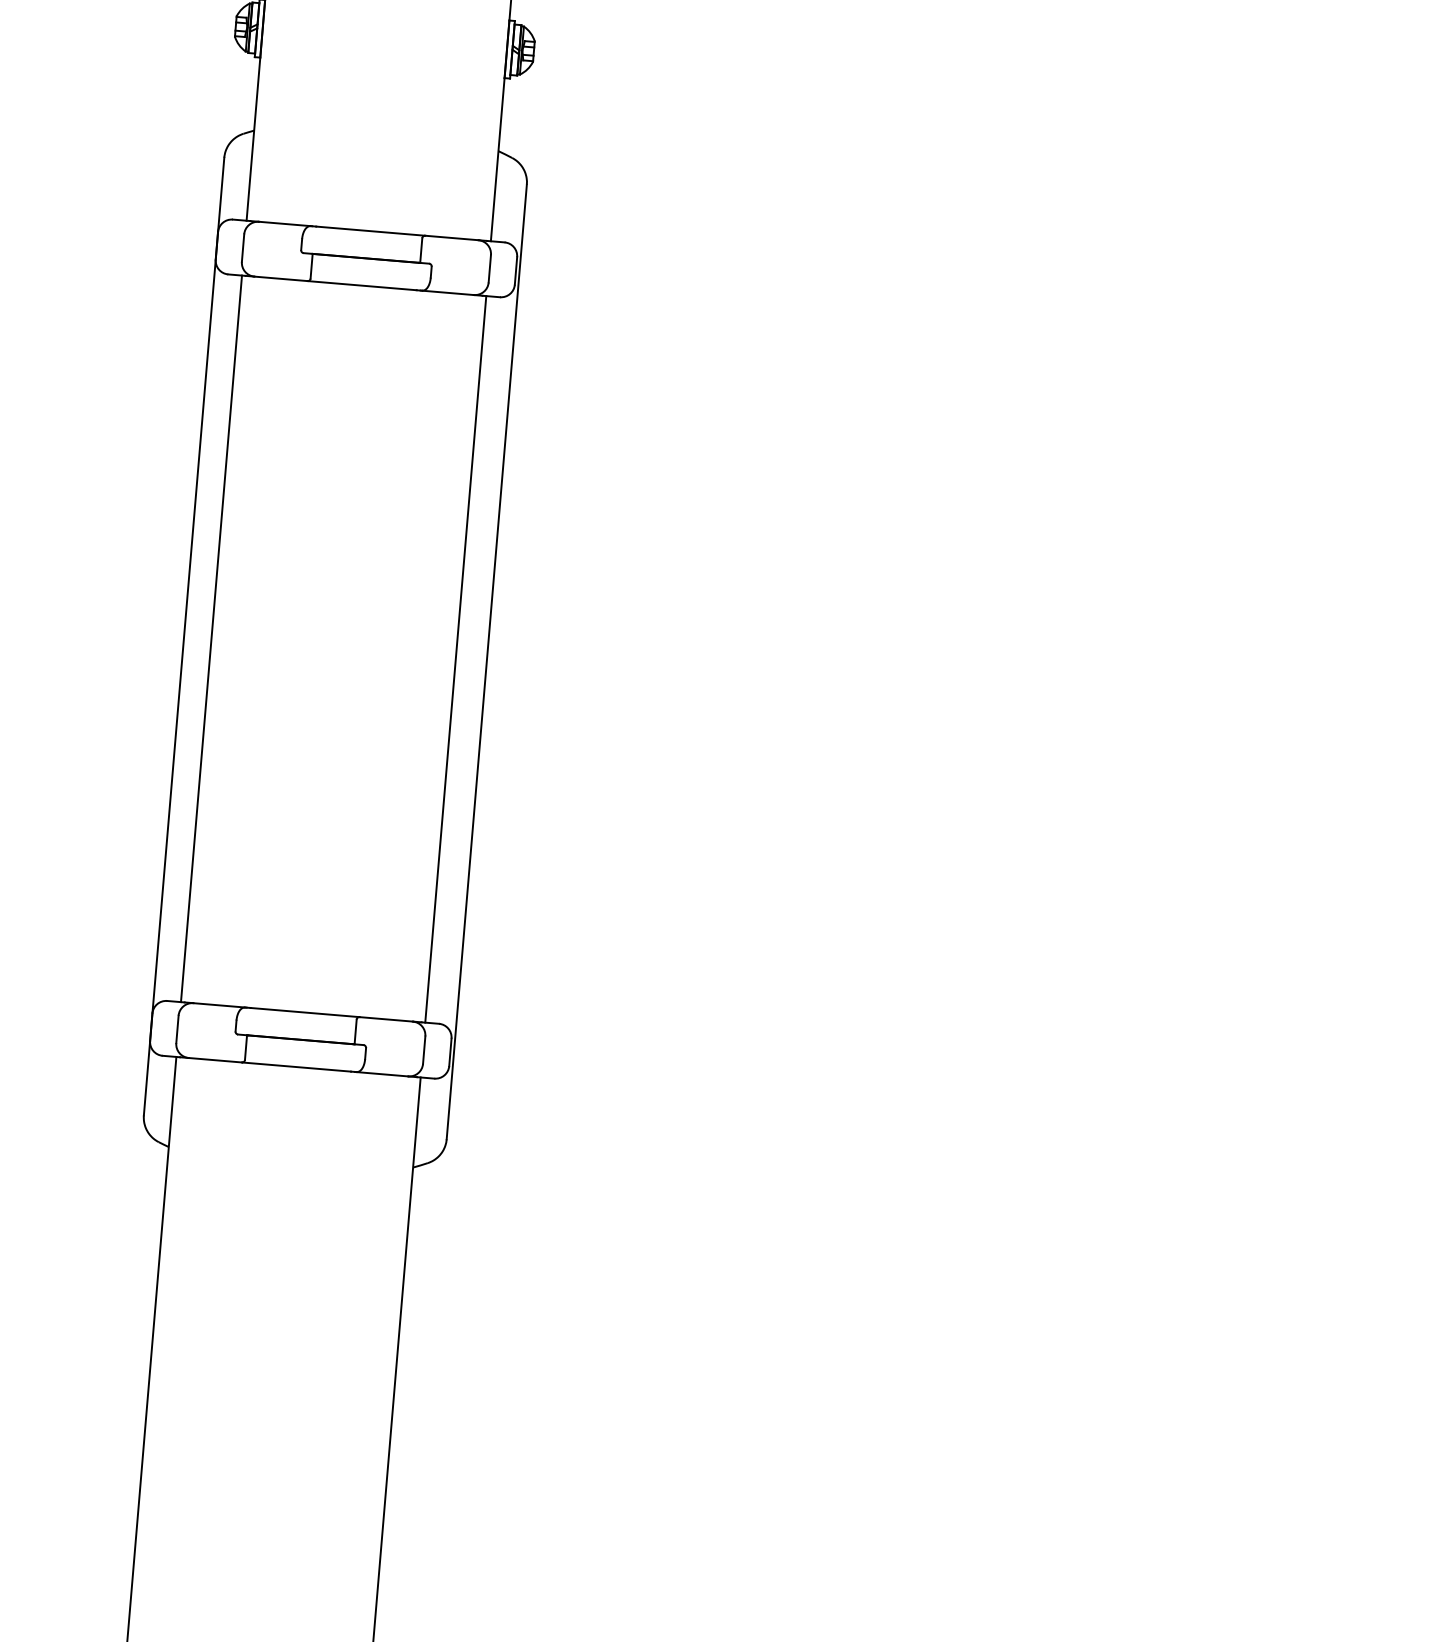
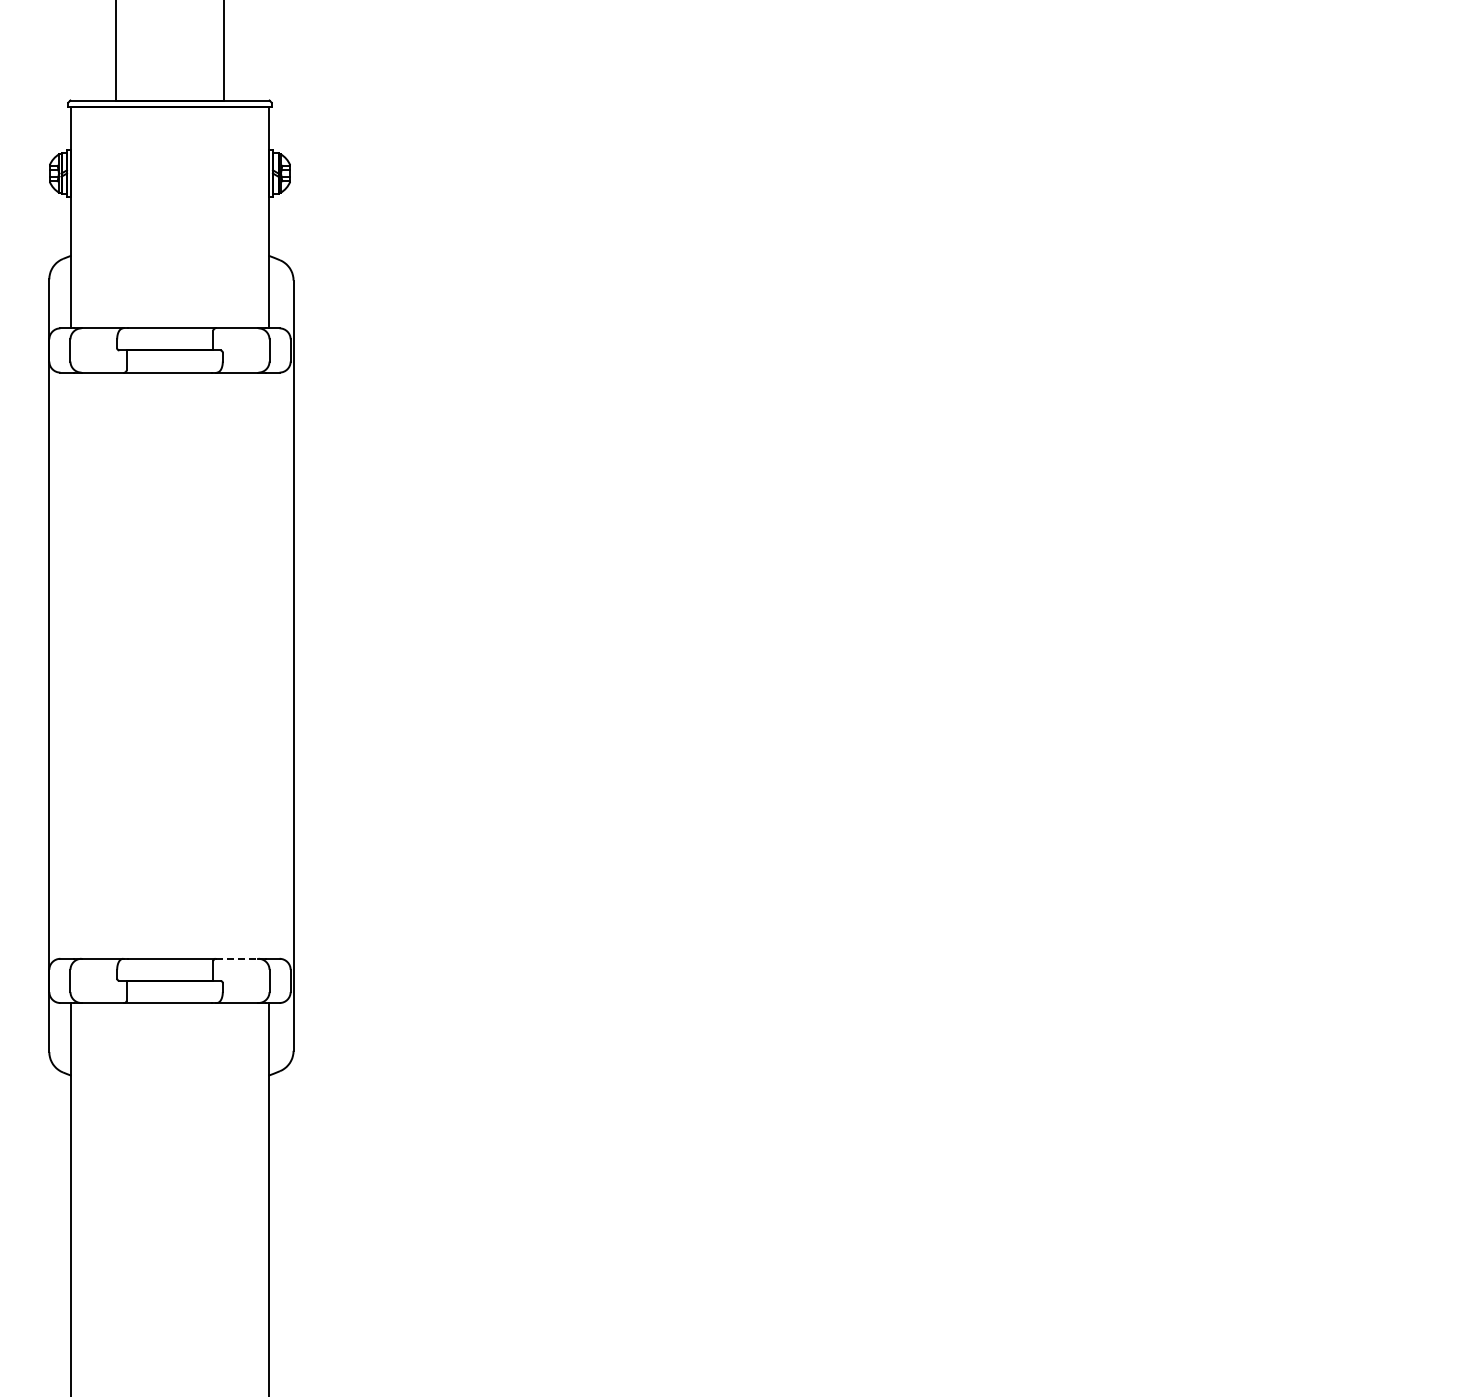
line: (211, 638) -> (71, 665), removed
line: (455, 659) -> (268, 665), removed
line: (386, 1019) -> (237, 958), solid -> dashed

